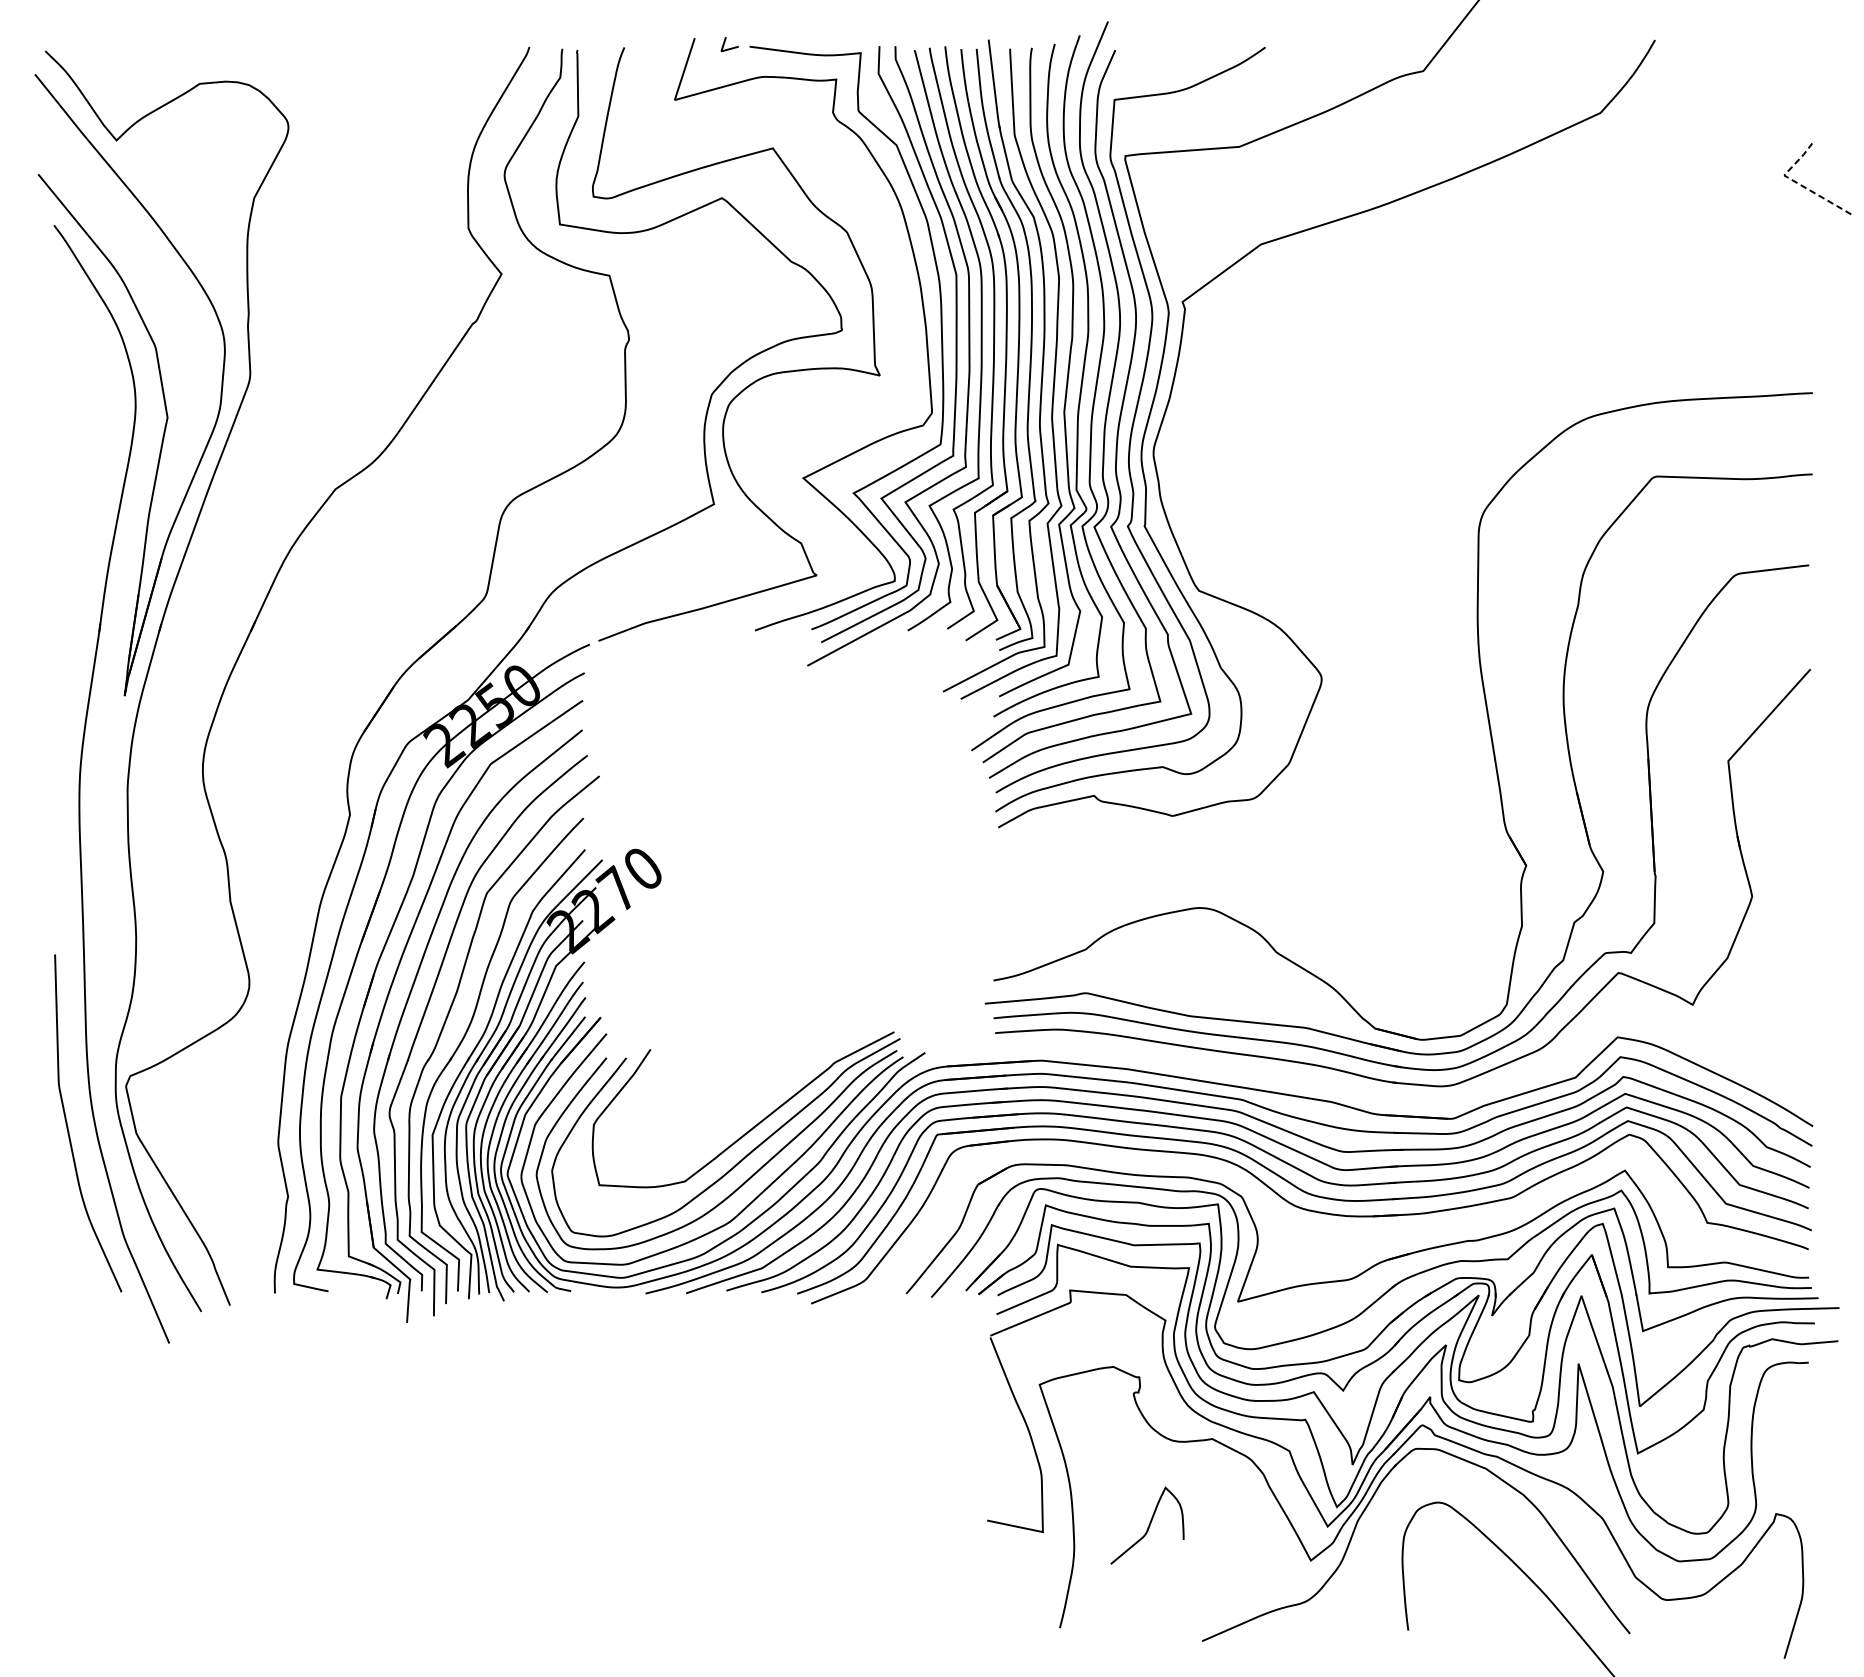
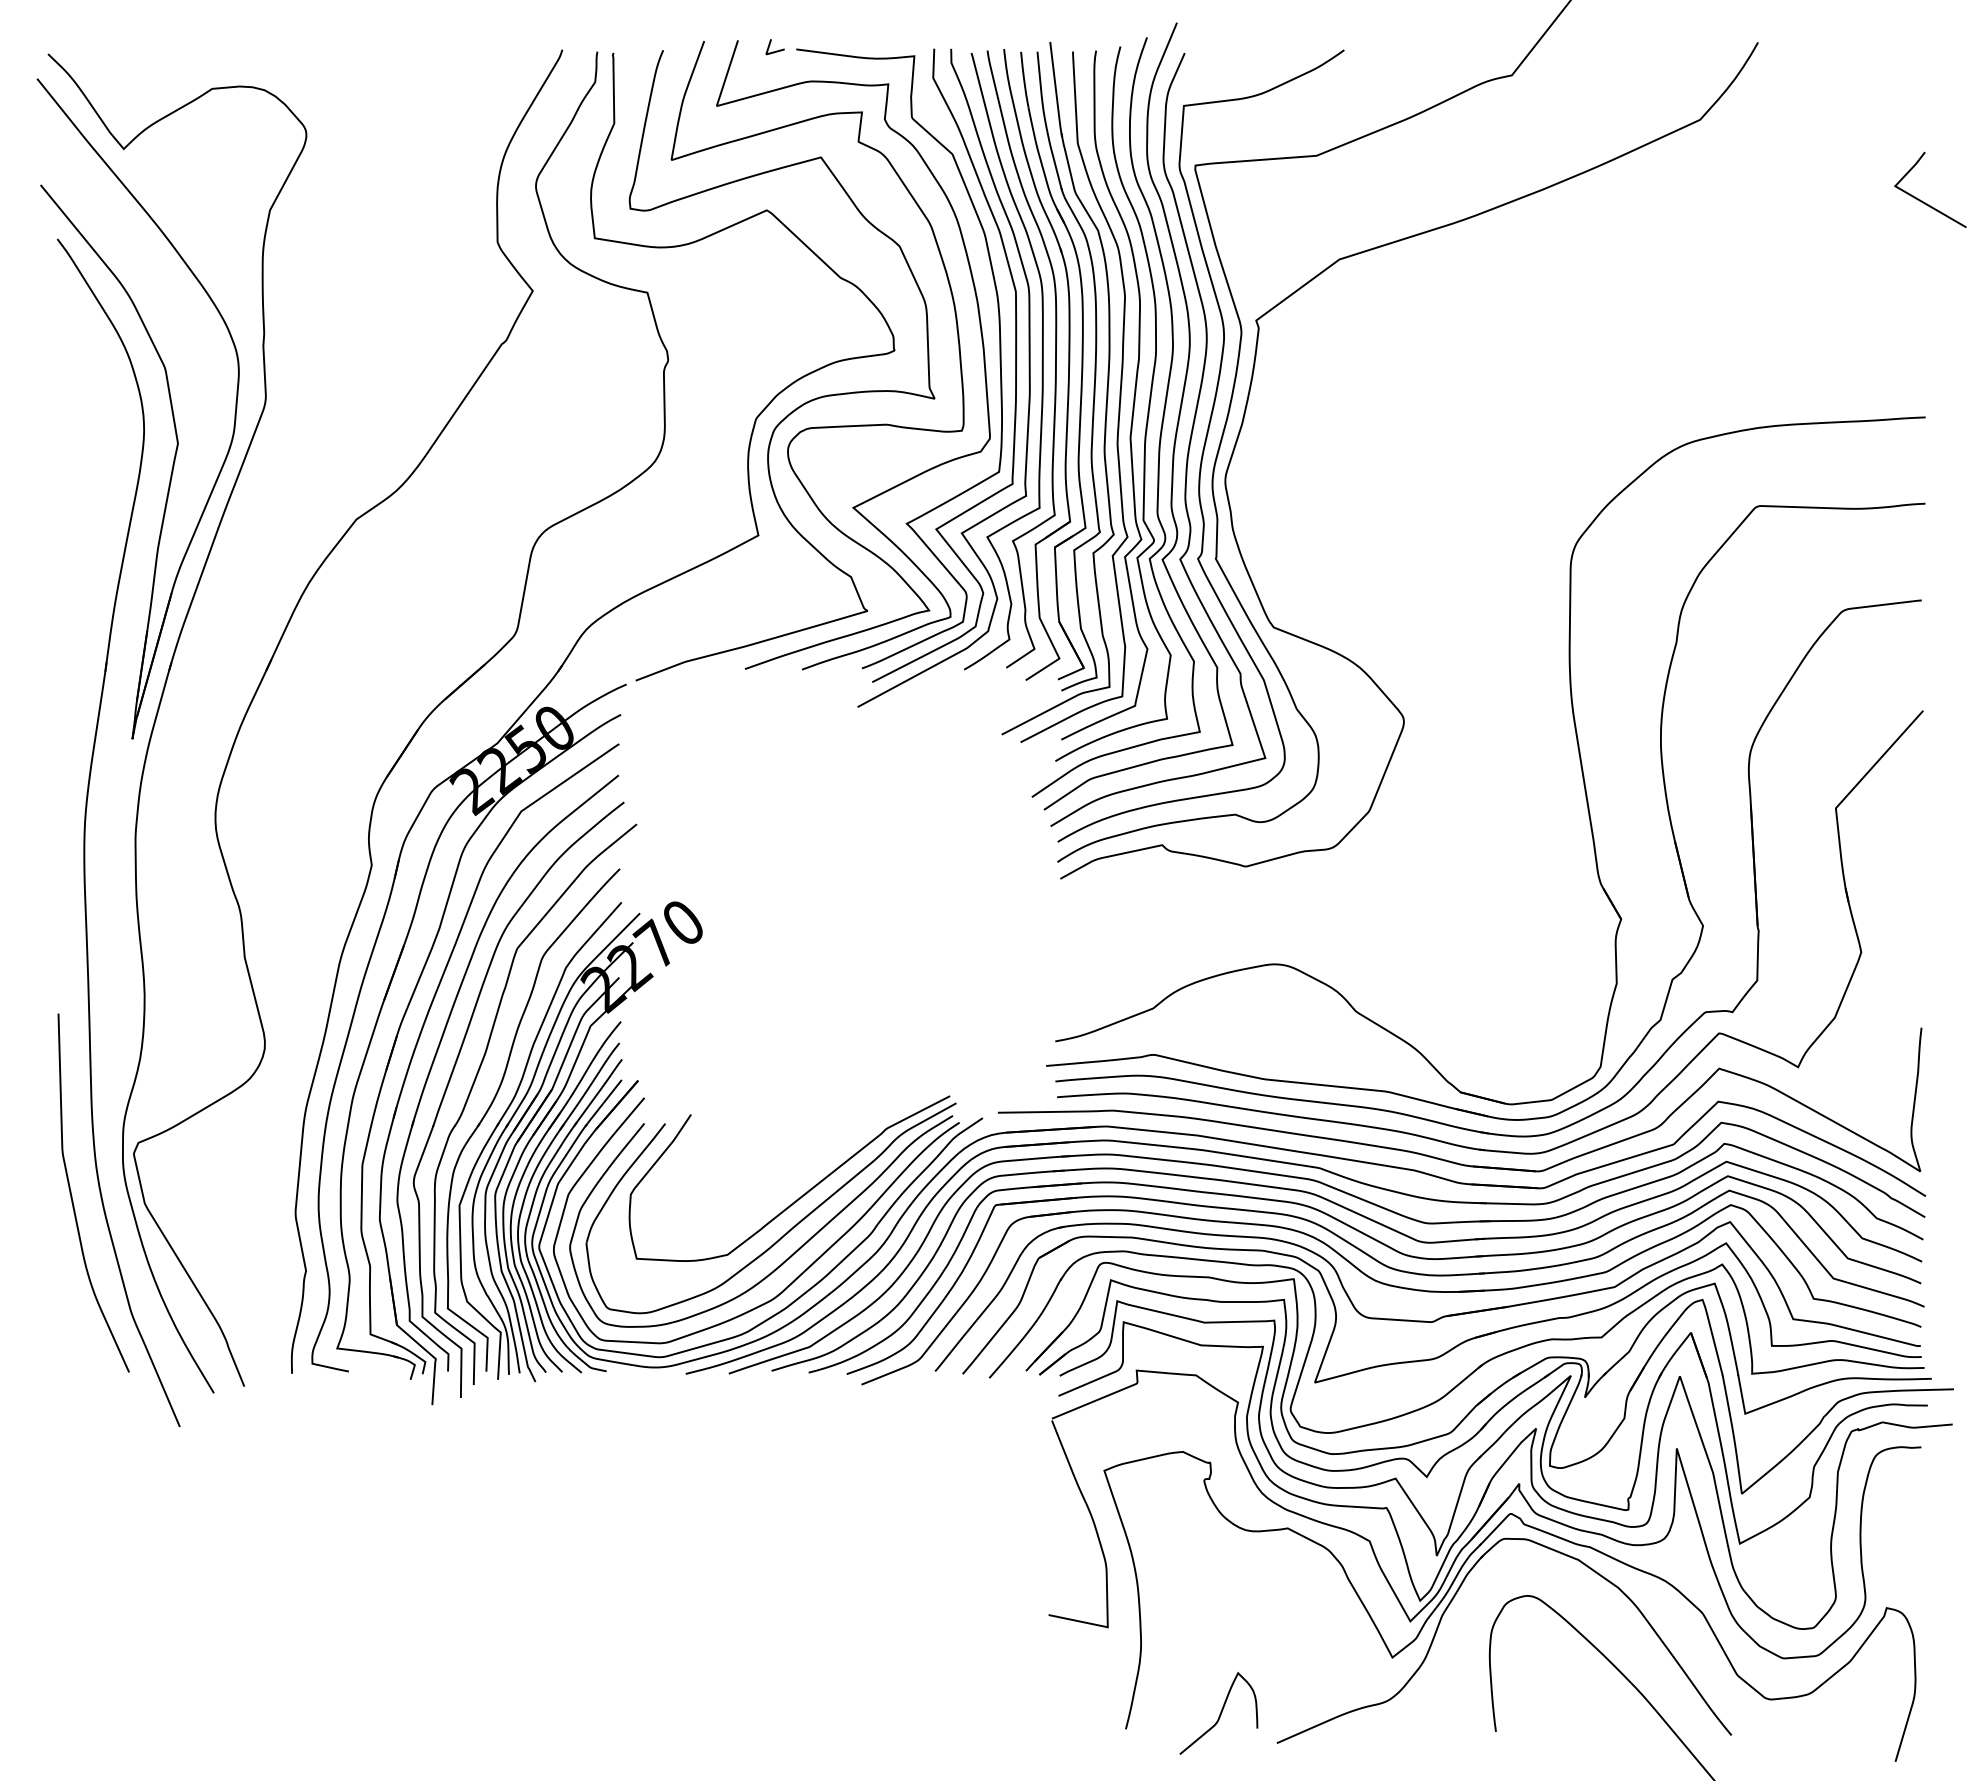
line: (1797, 183) -> (1909, 194), dashed -> solid
curve: (769, 401) -> (817, 426), added
part: (1361, 1091) -> (1446, 1159), added
part: (1341, 1243) -> (1425, 1320), added
curve: (1148, 1526) -> (1219, 1714), moved

